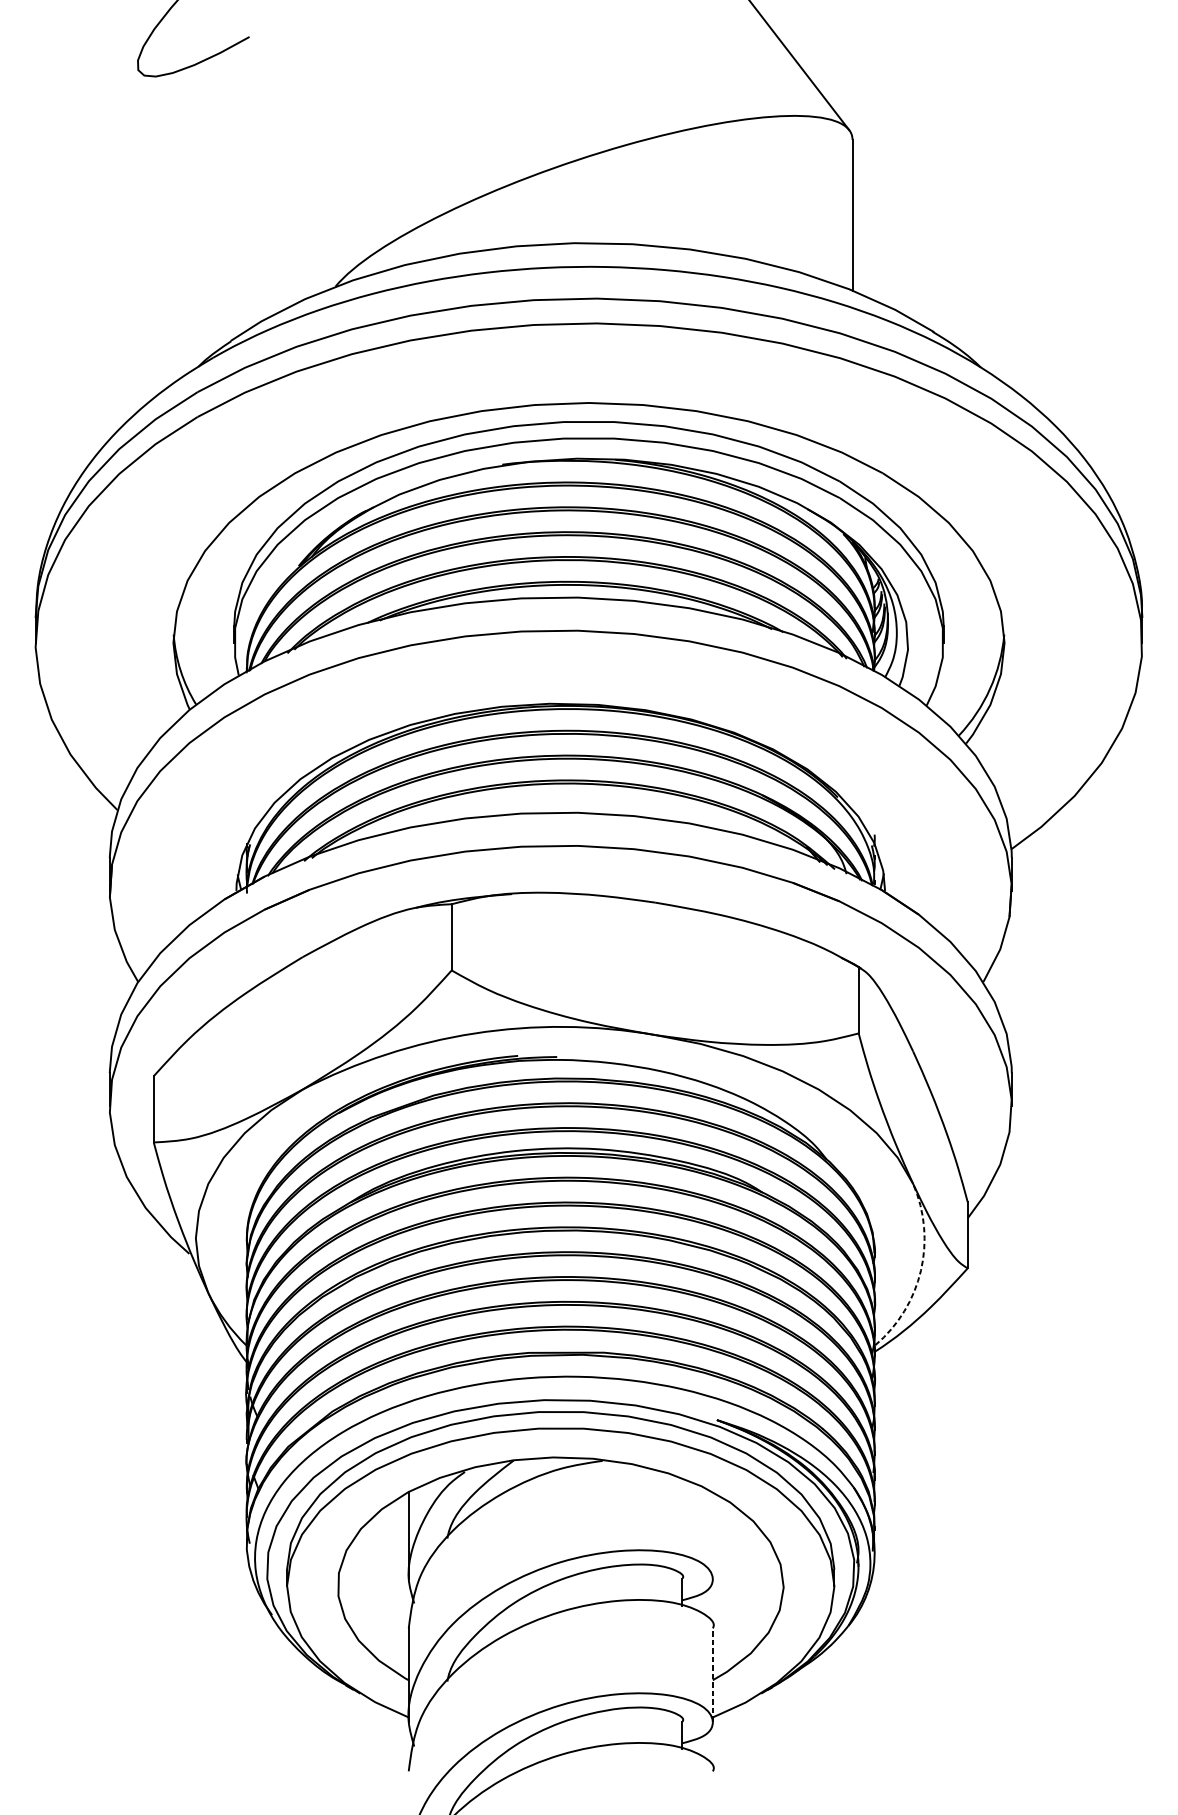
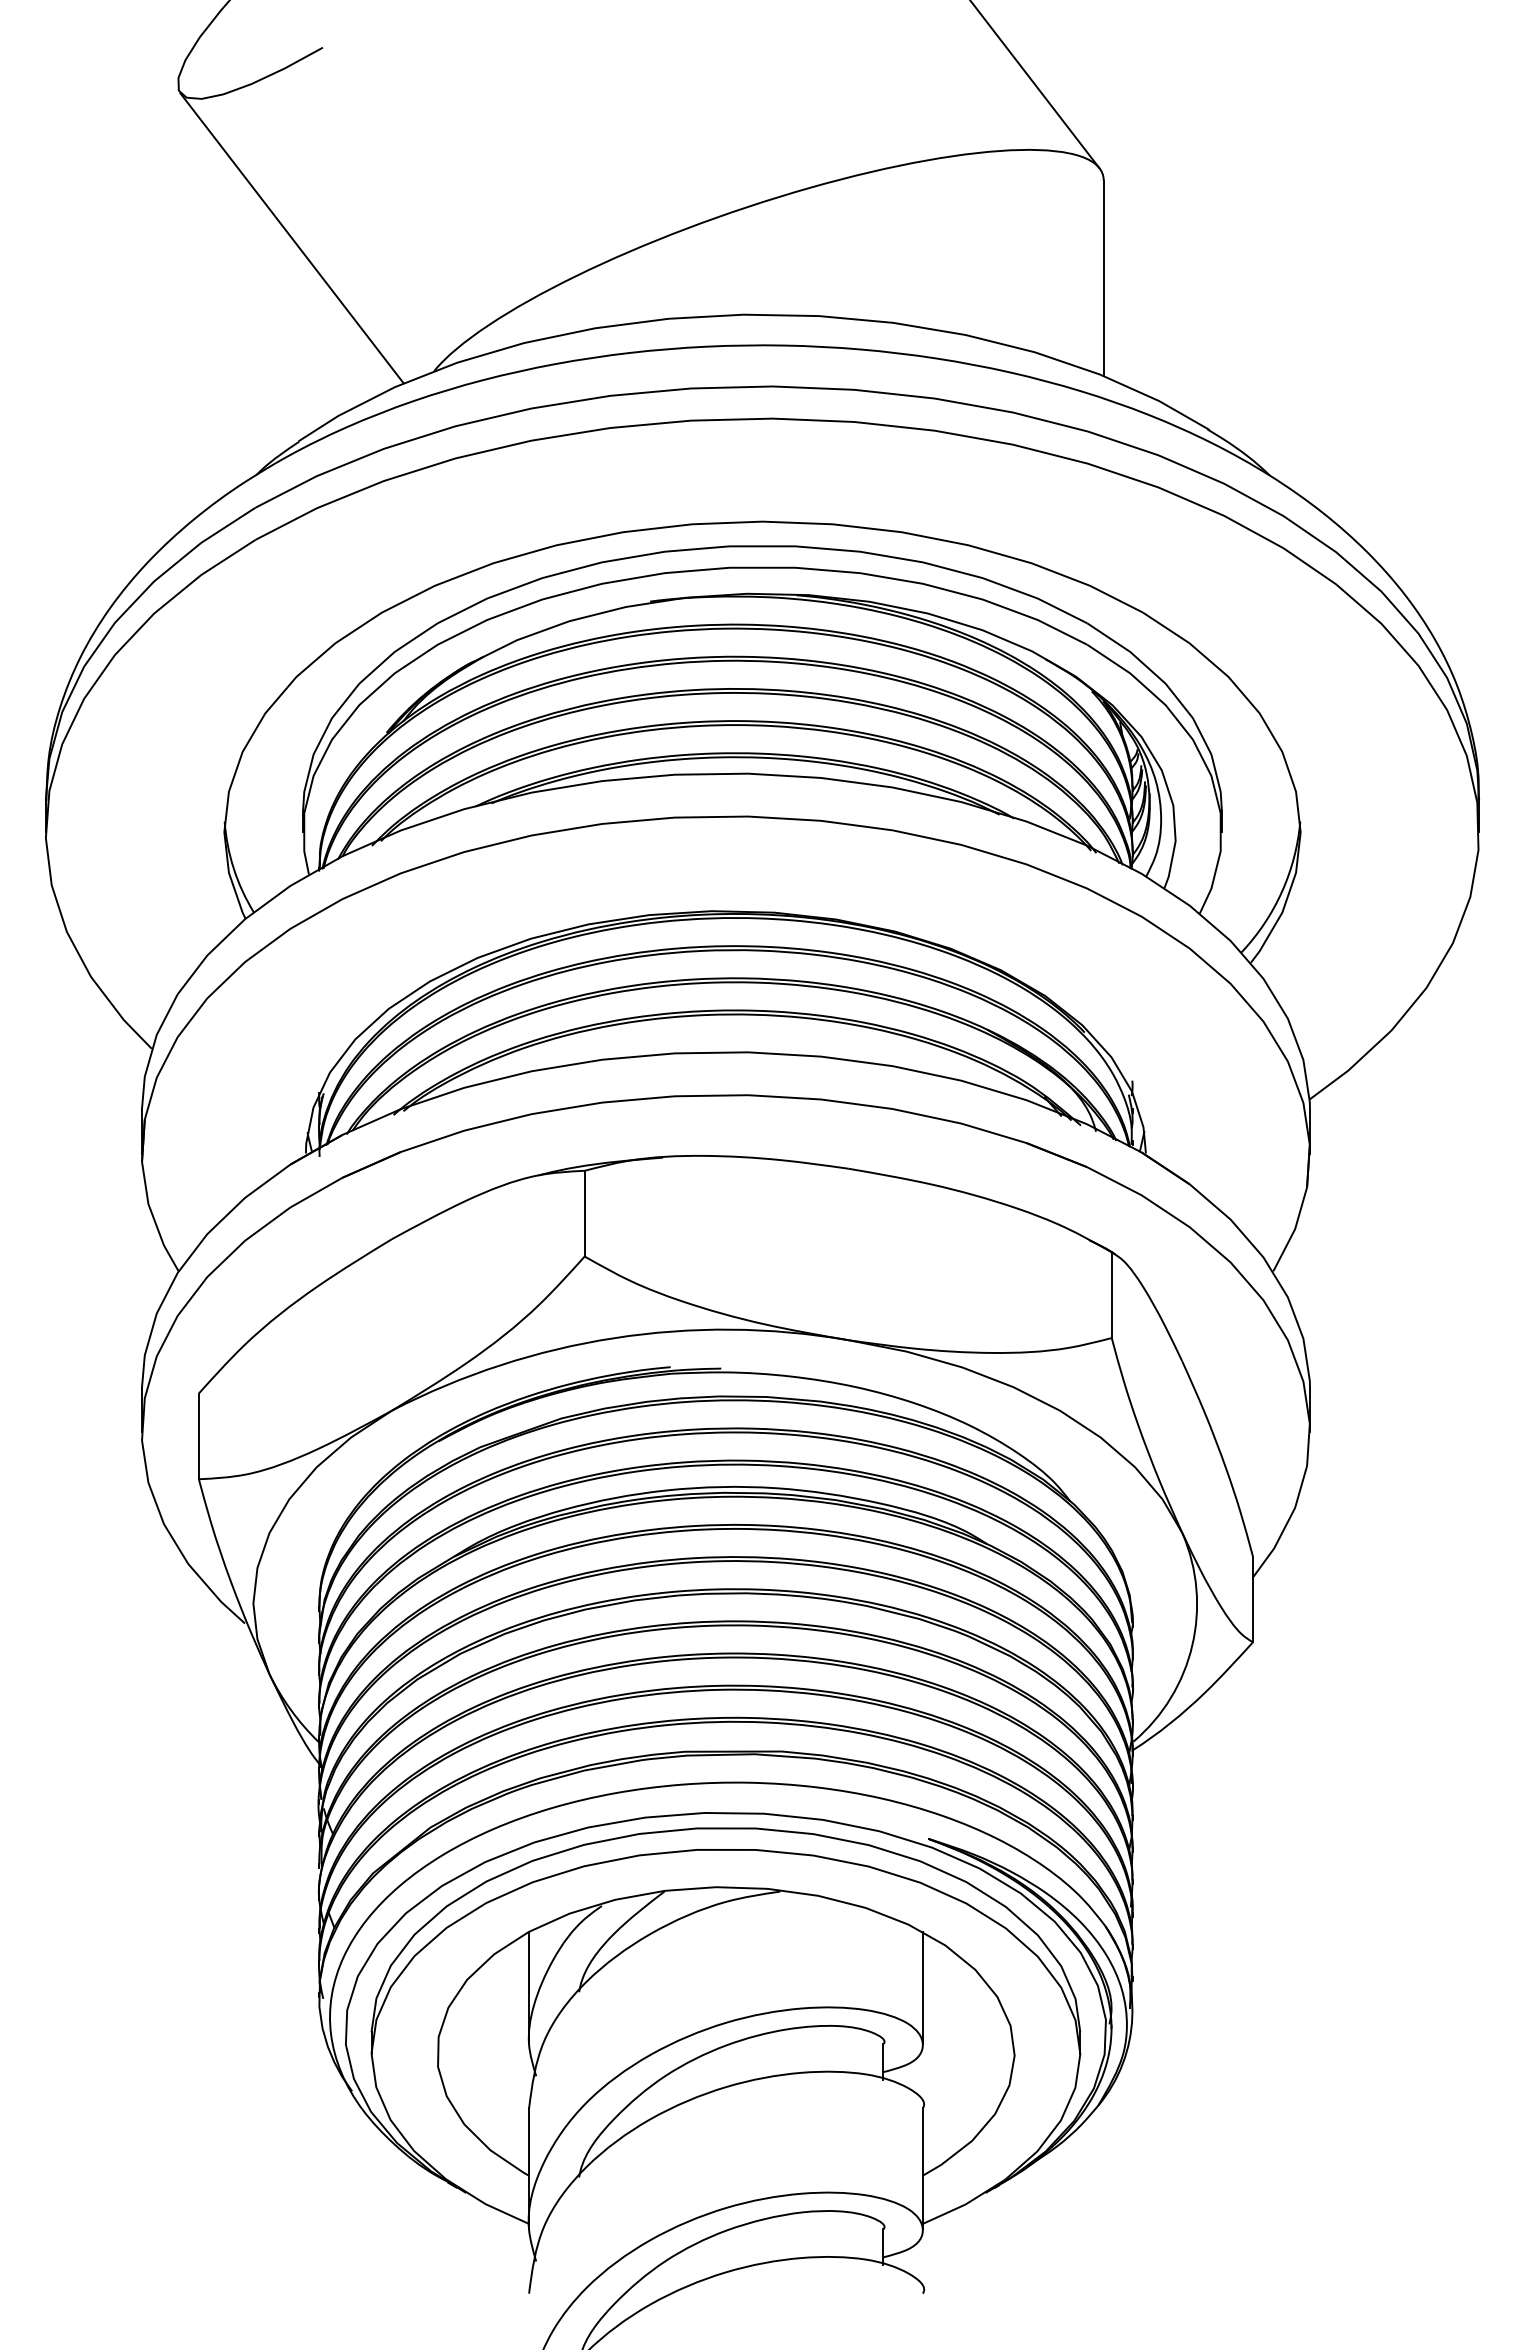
line: (225, 184) -> (291, 238), added
arc: (921, 1270) -> (1192, 1645), dashed -> solid
line: (712, 1534) -> (922, 1987), added
line: (712, 1674) -> (922, 2168), dashed -> solid

